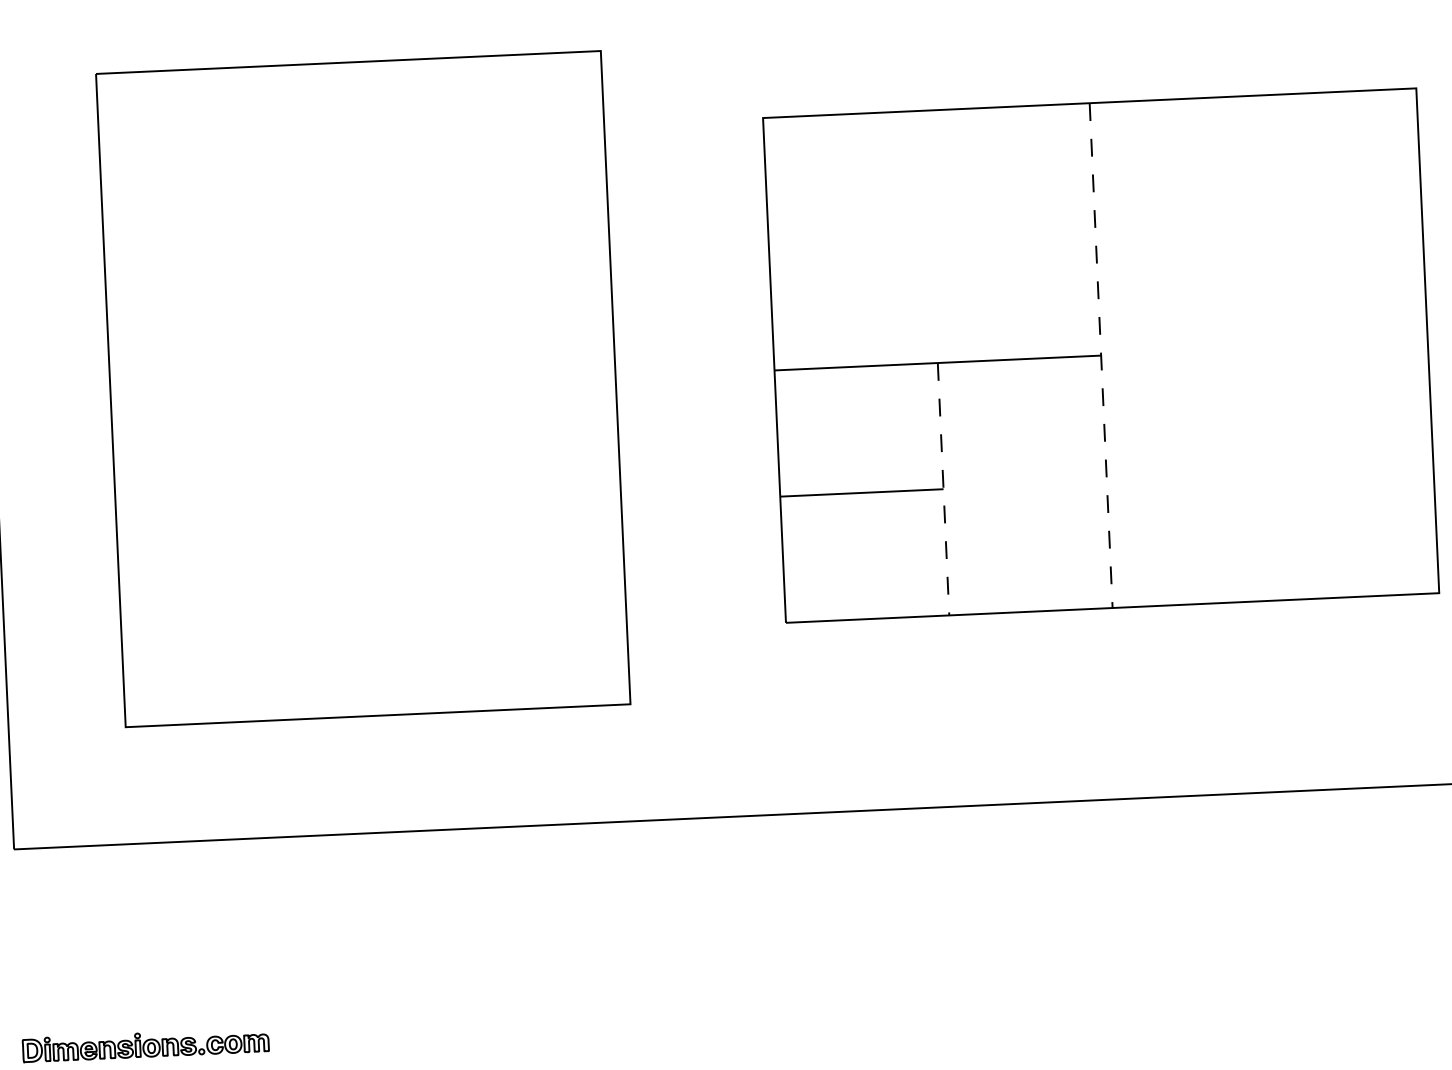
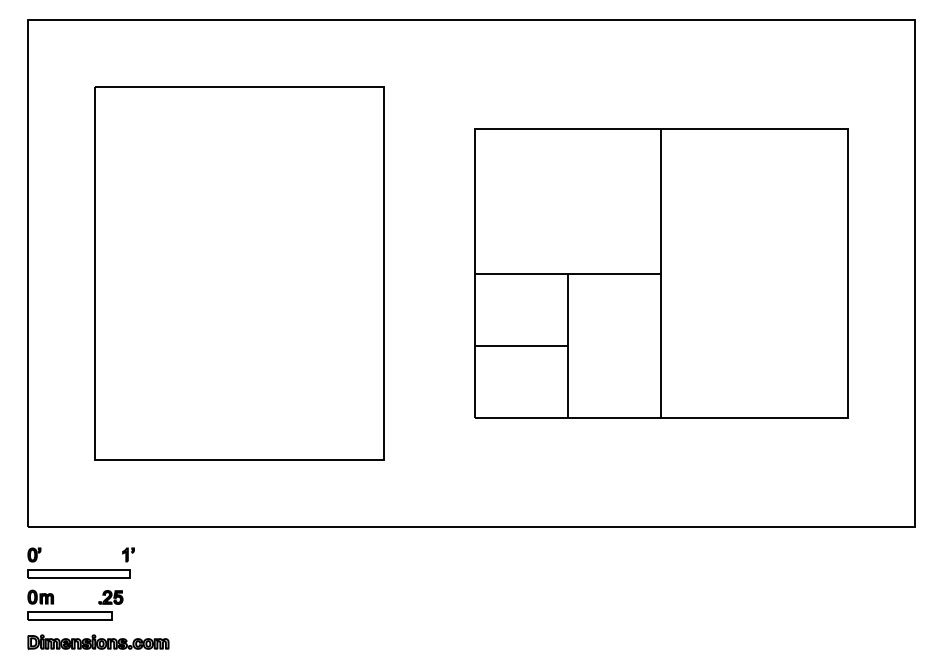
line: (1101, 357) -> (661, 274), dashed -> solid
line: (942, 490) -> (567, 346), dashed -> solid
part: (108, 919) -> (80, 569), added
part: (103, 993) -> (75, 611), added

